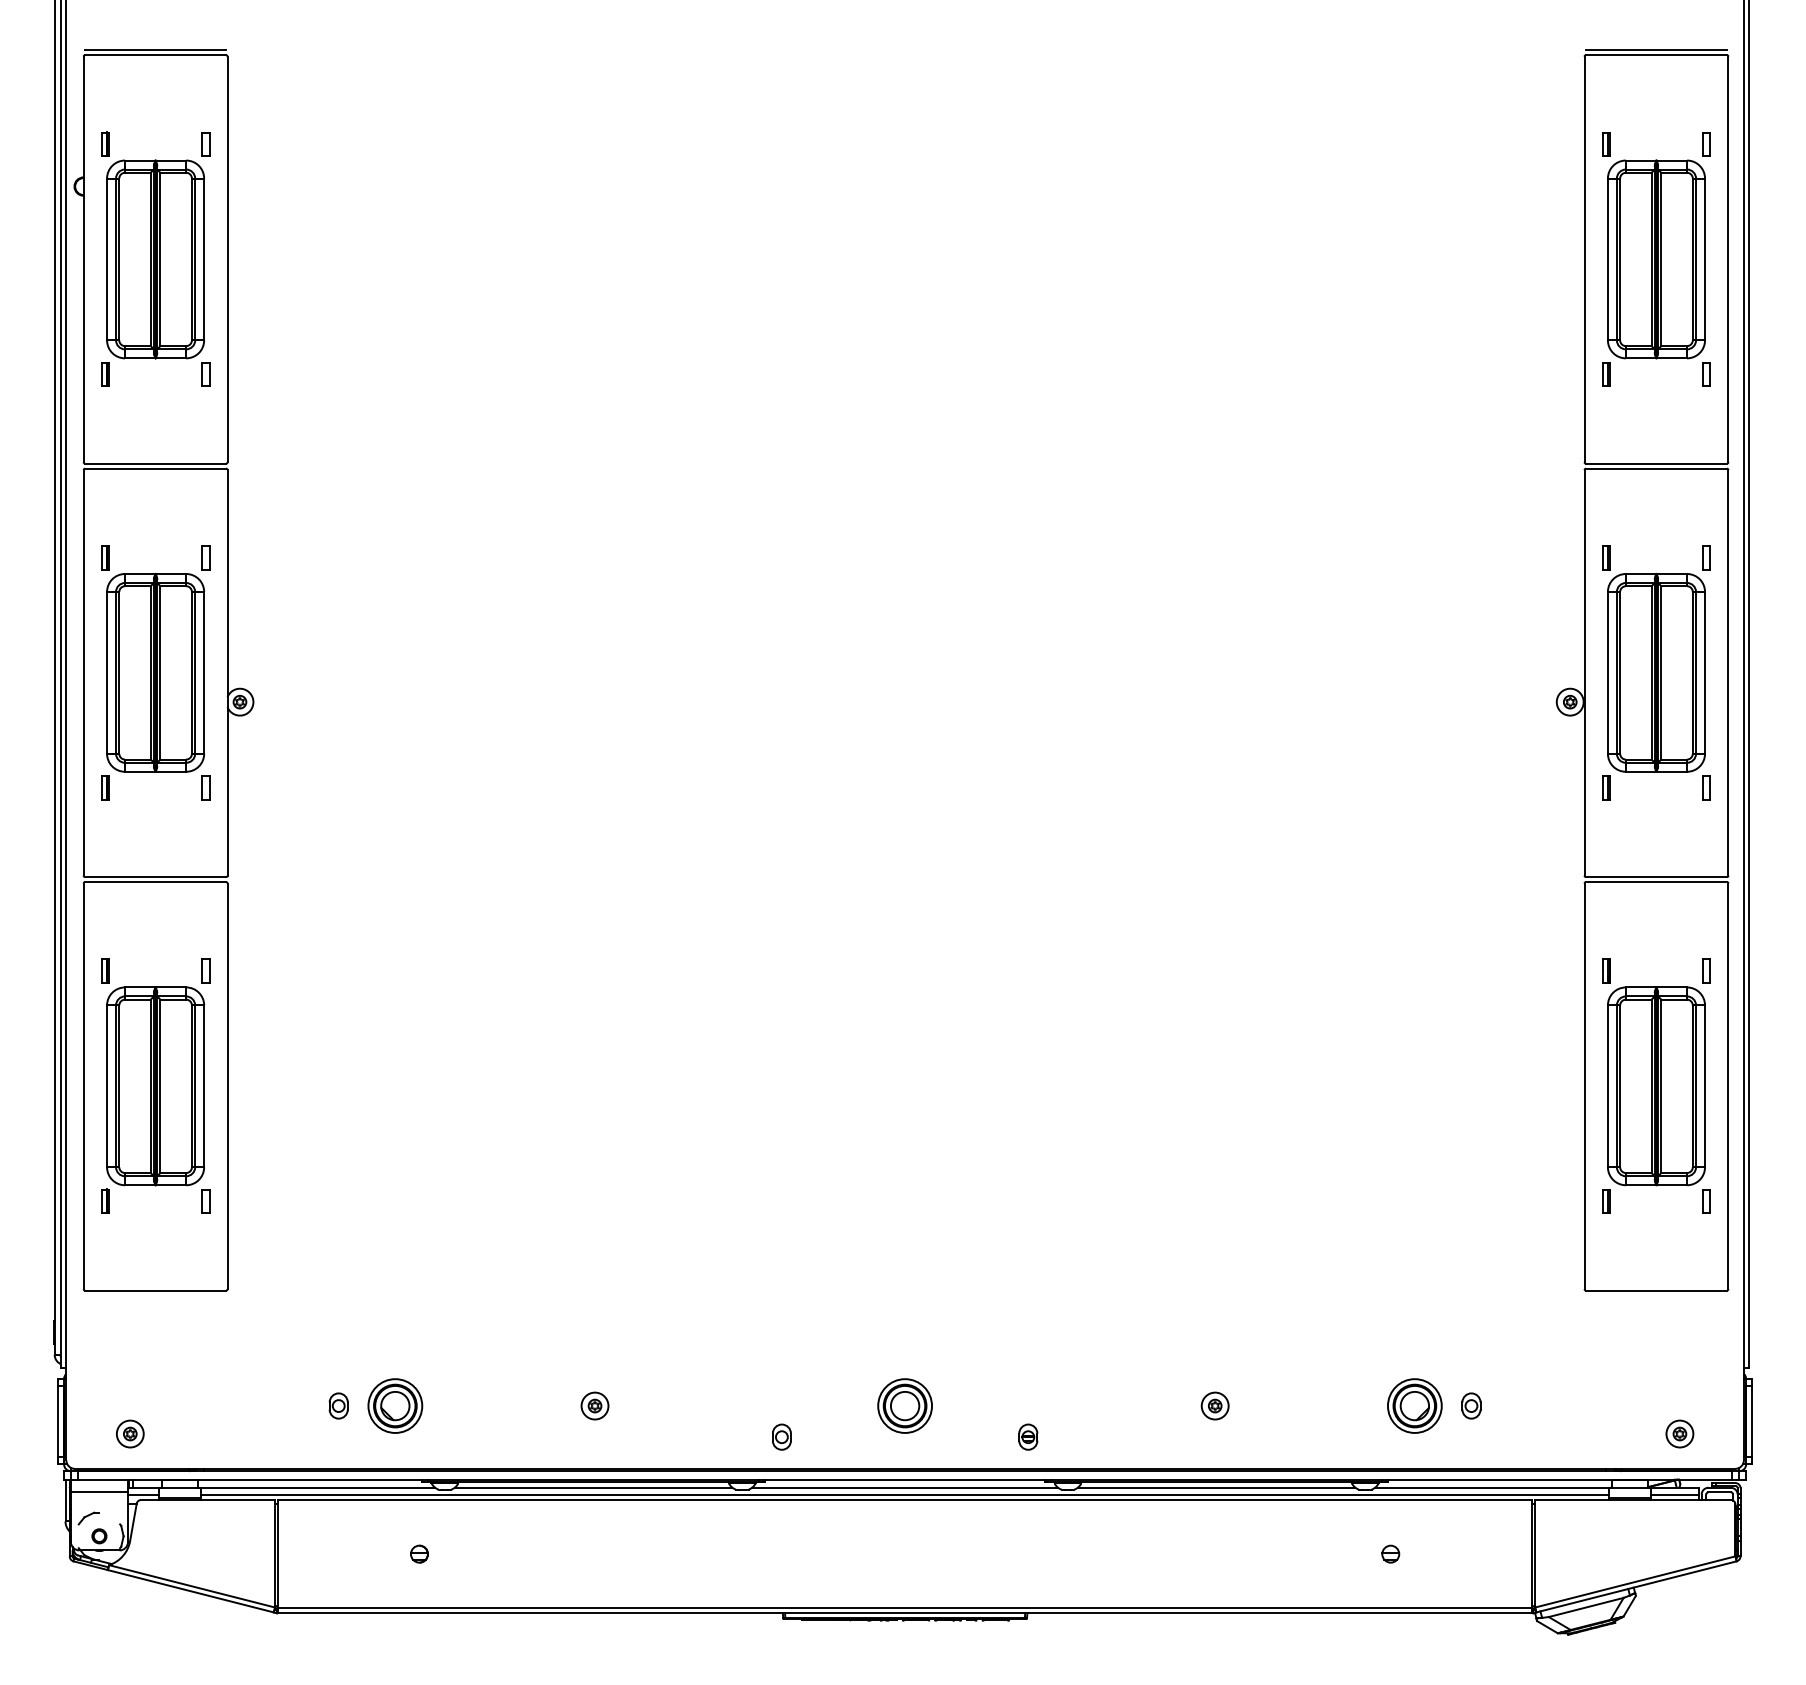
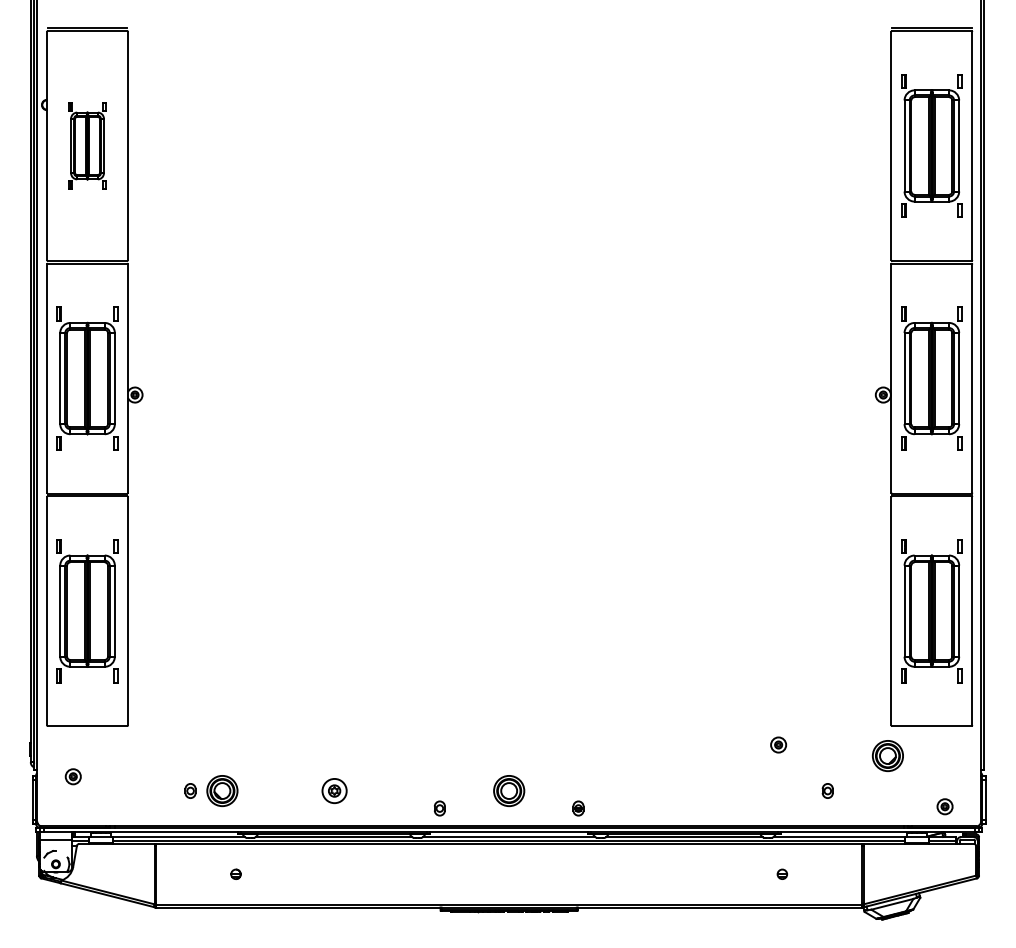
part: (155, 258) -> (87, 145), size x0.6
part: (594, 1405) -> (334, 790), size x1.6
part: (1214, 1405) -> (778, 744), moved
part: (1414, 1405) -> (887, 755), moved
part: (128, 1433) -> (72, 776), moved

